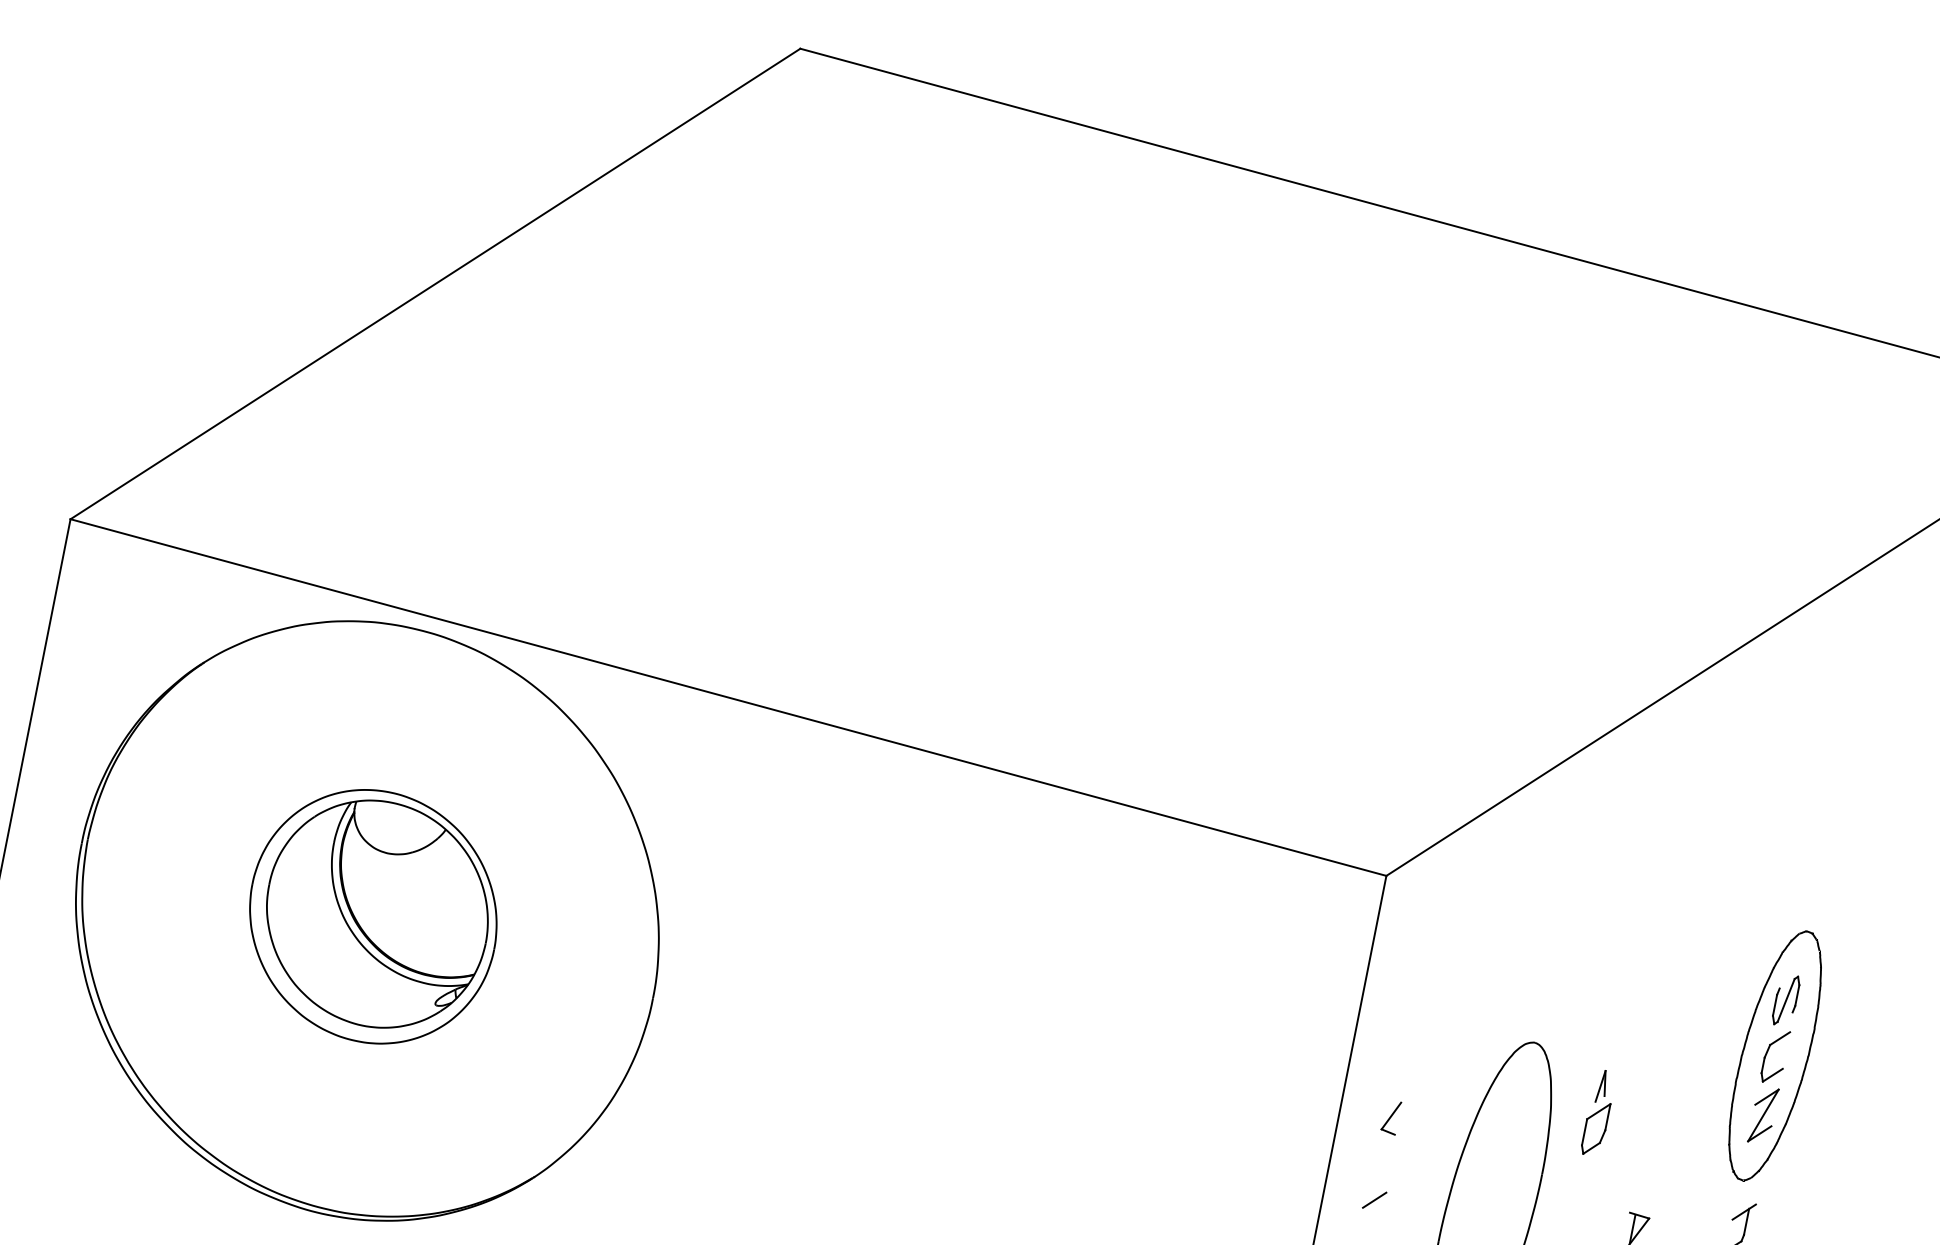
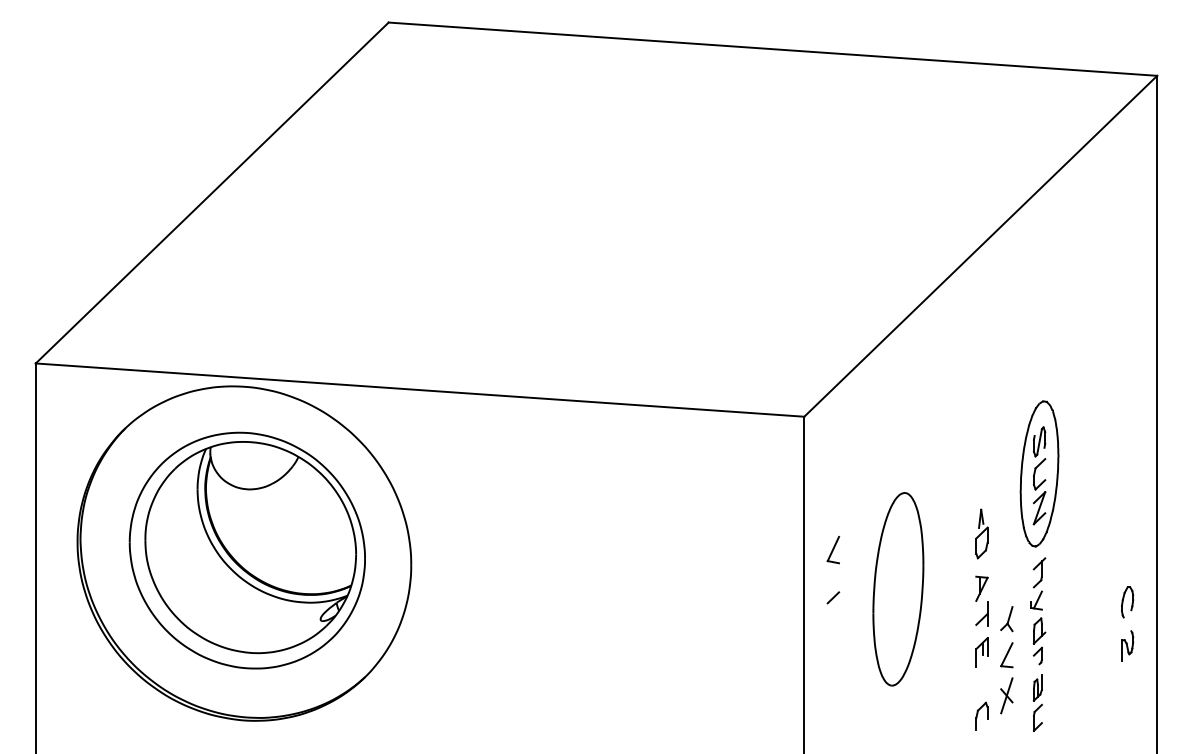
part: (372, 916) -> (246, 550), size x1.67
part: (1597, 1112) -> (981, 533), moved
part: (1391, 1116) -> (833, 549), size x1.43

